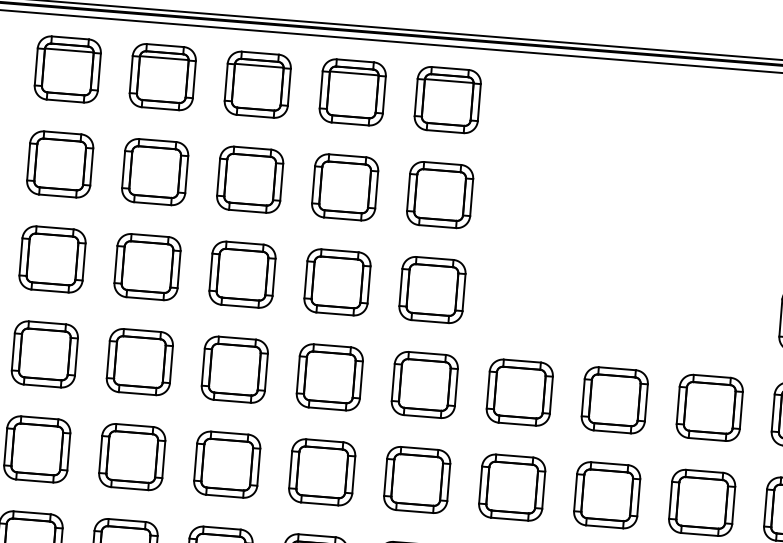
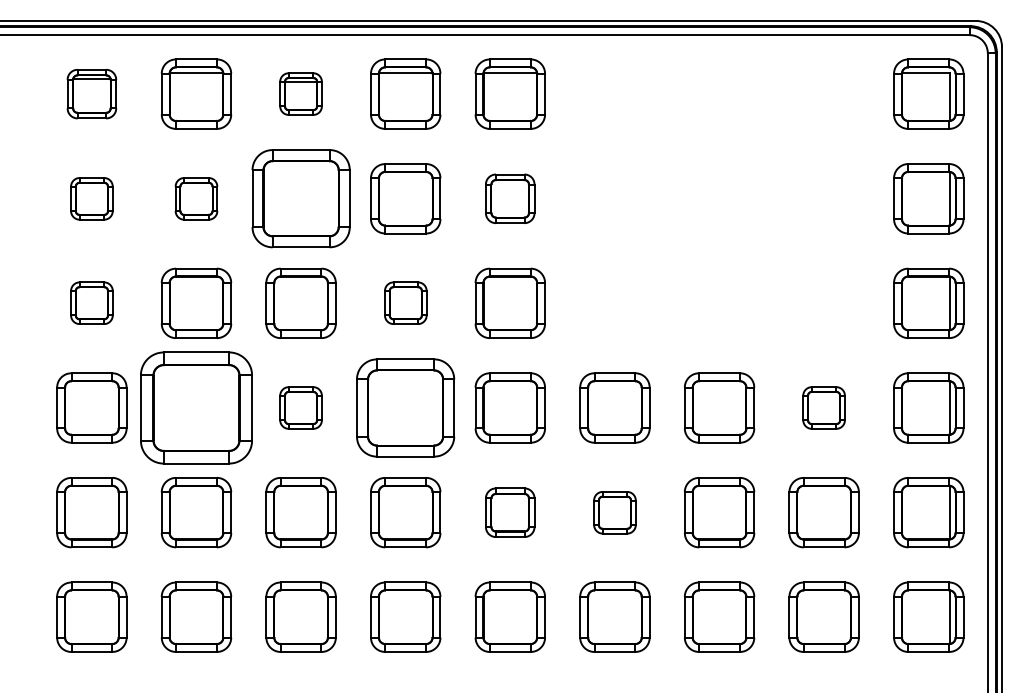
part: (67, 68) -> (91, 93), size x0.7
part: (257, 84) -> (300, 93), size x0.6
part: (59, 164) -> (91, 198), size x0.6
part: (155, 171) -> (196, 198), size x0.6
part: (249, 179) -> (300, 198), size x1.4
part: (439, 194) -> (509, 198), size x0.7
part: (52, 258) -> (91, 302), size x0.6
part: (337, 281) -> (405, 302), size x0.6
part: (139, 361) -> (196, 407), size x1.6
part: (234, 369) -> (300, 407), size x0.6
part: (329, 376) -> (405, 407), size x1.4
part: (709, 407) -> (823, 407), size x0.6
part: (416, 479) -> (509, 512), size x0.7
part: (511, 487) -> (614, 512), size x0.6

